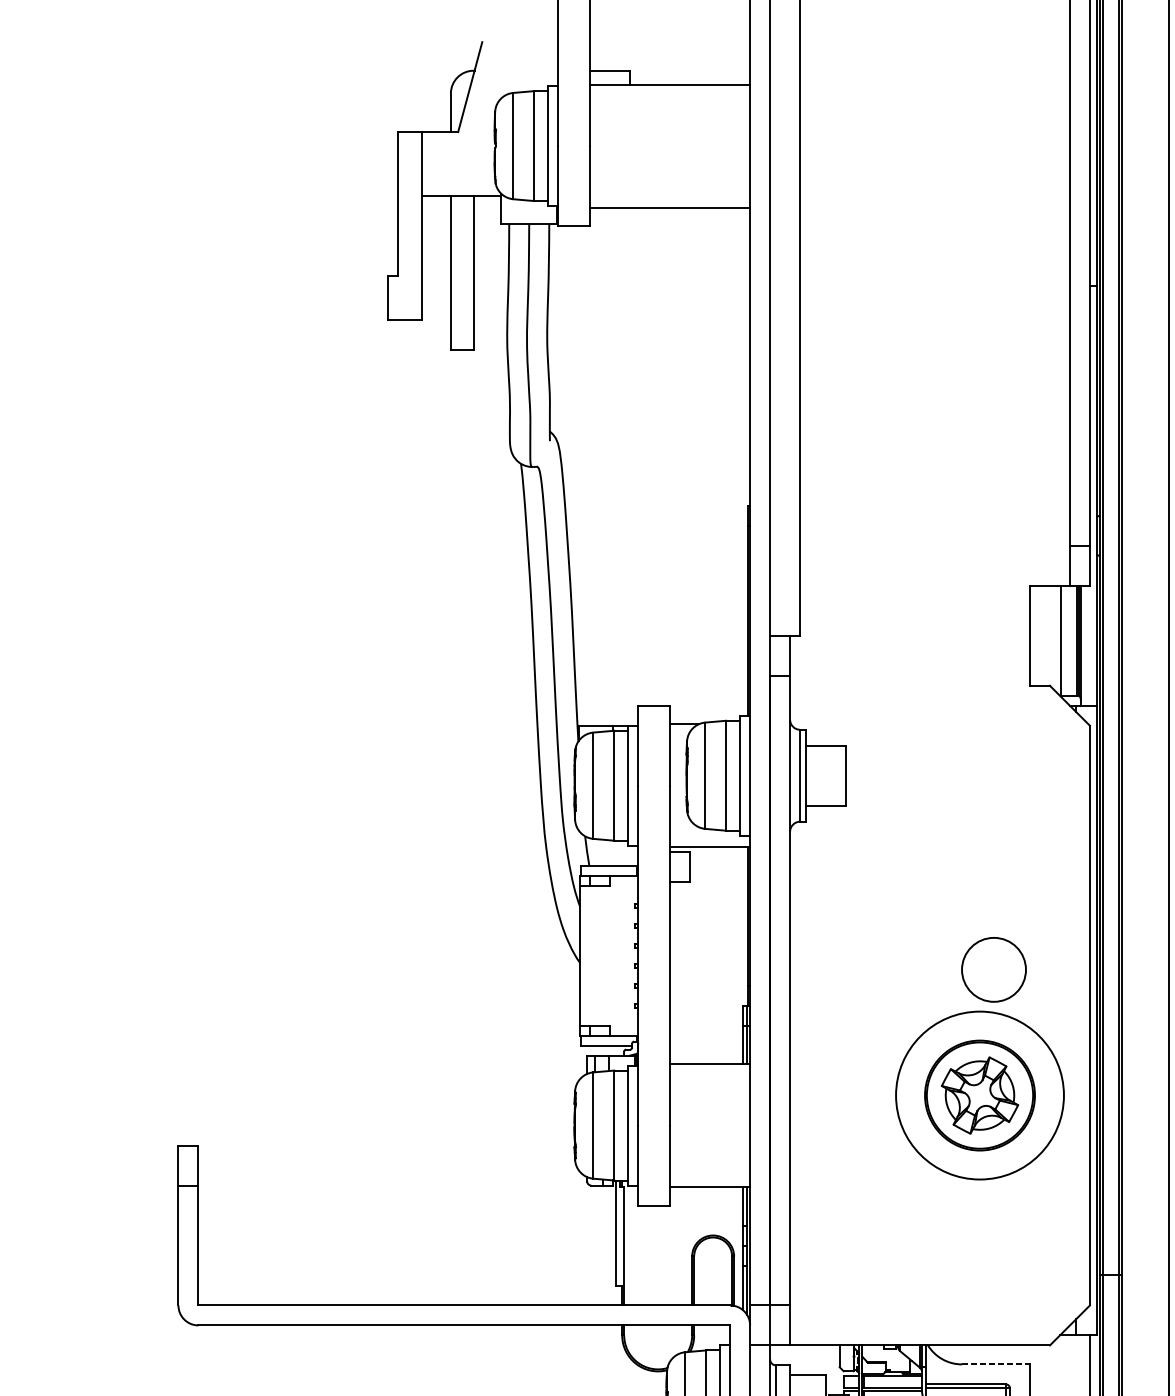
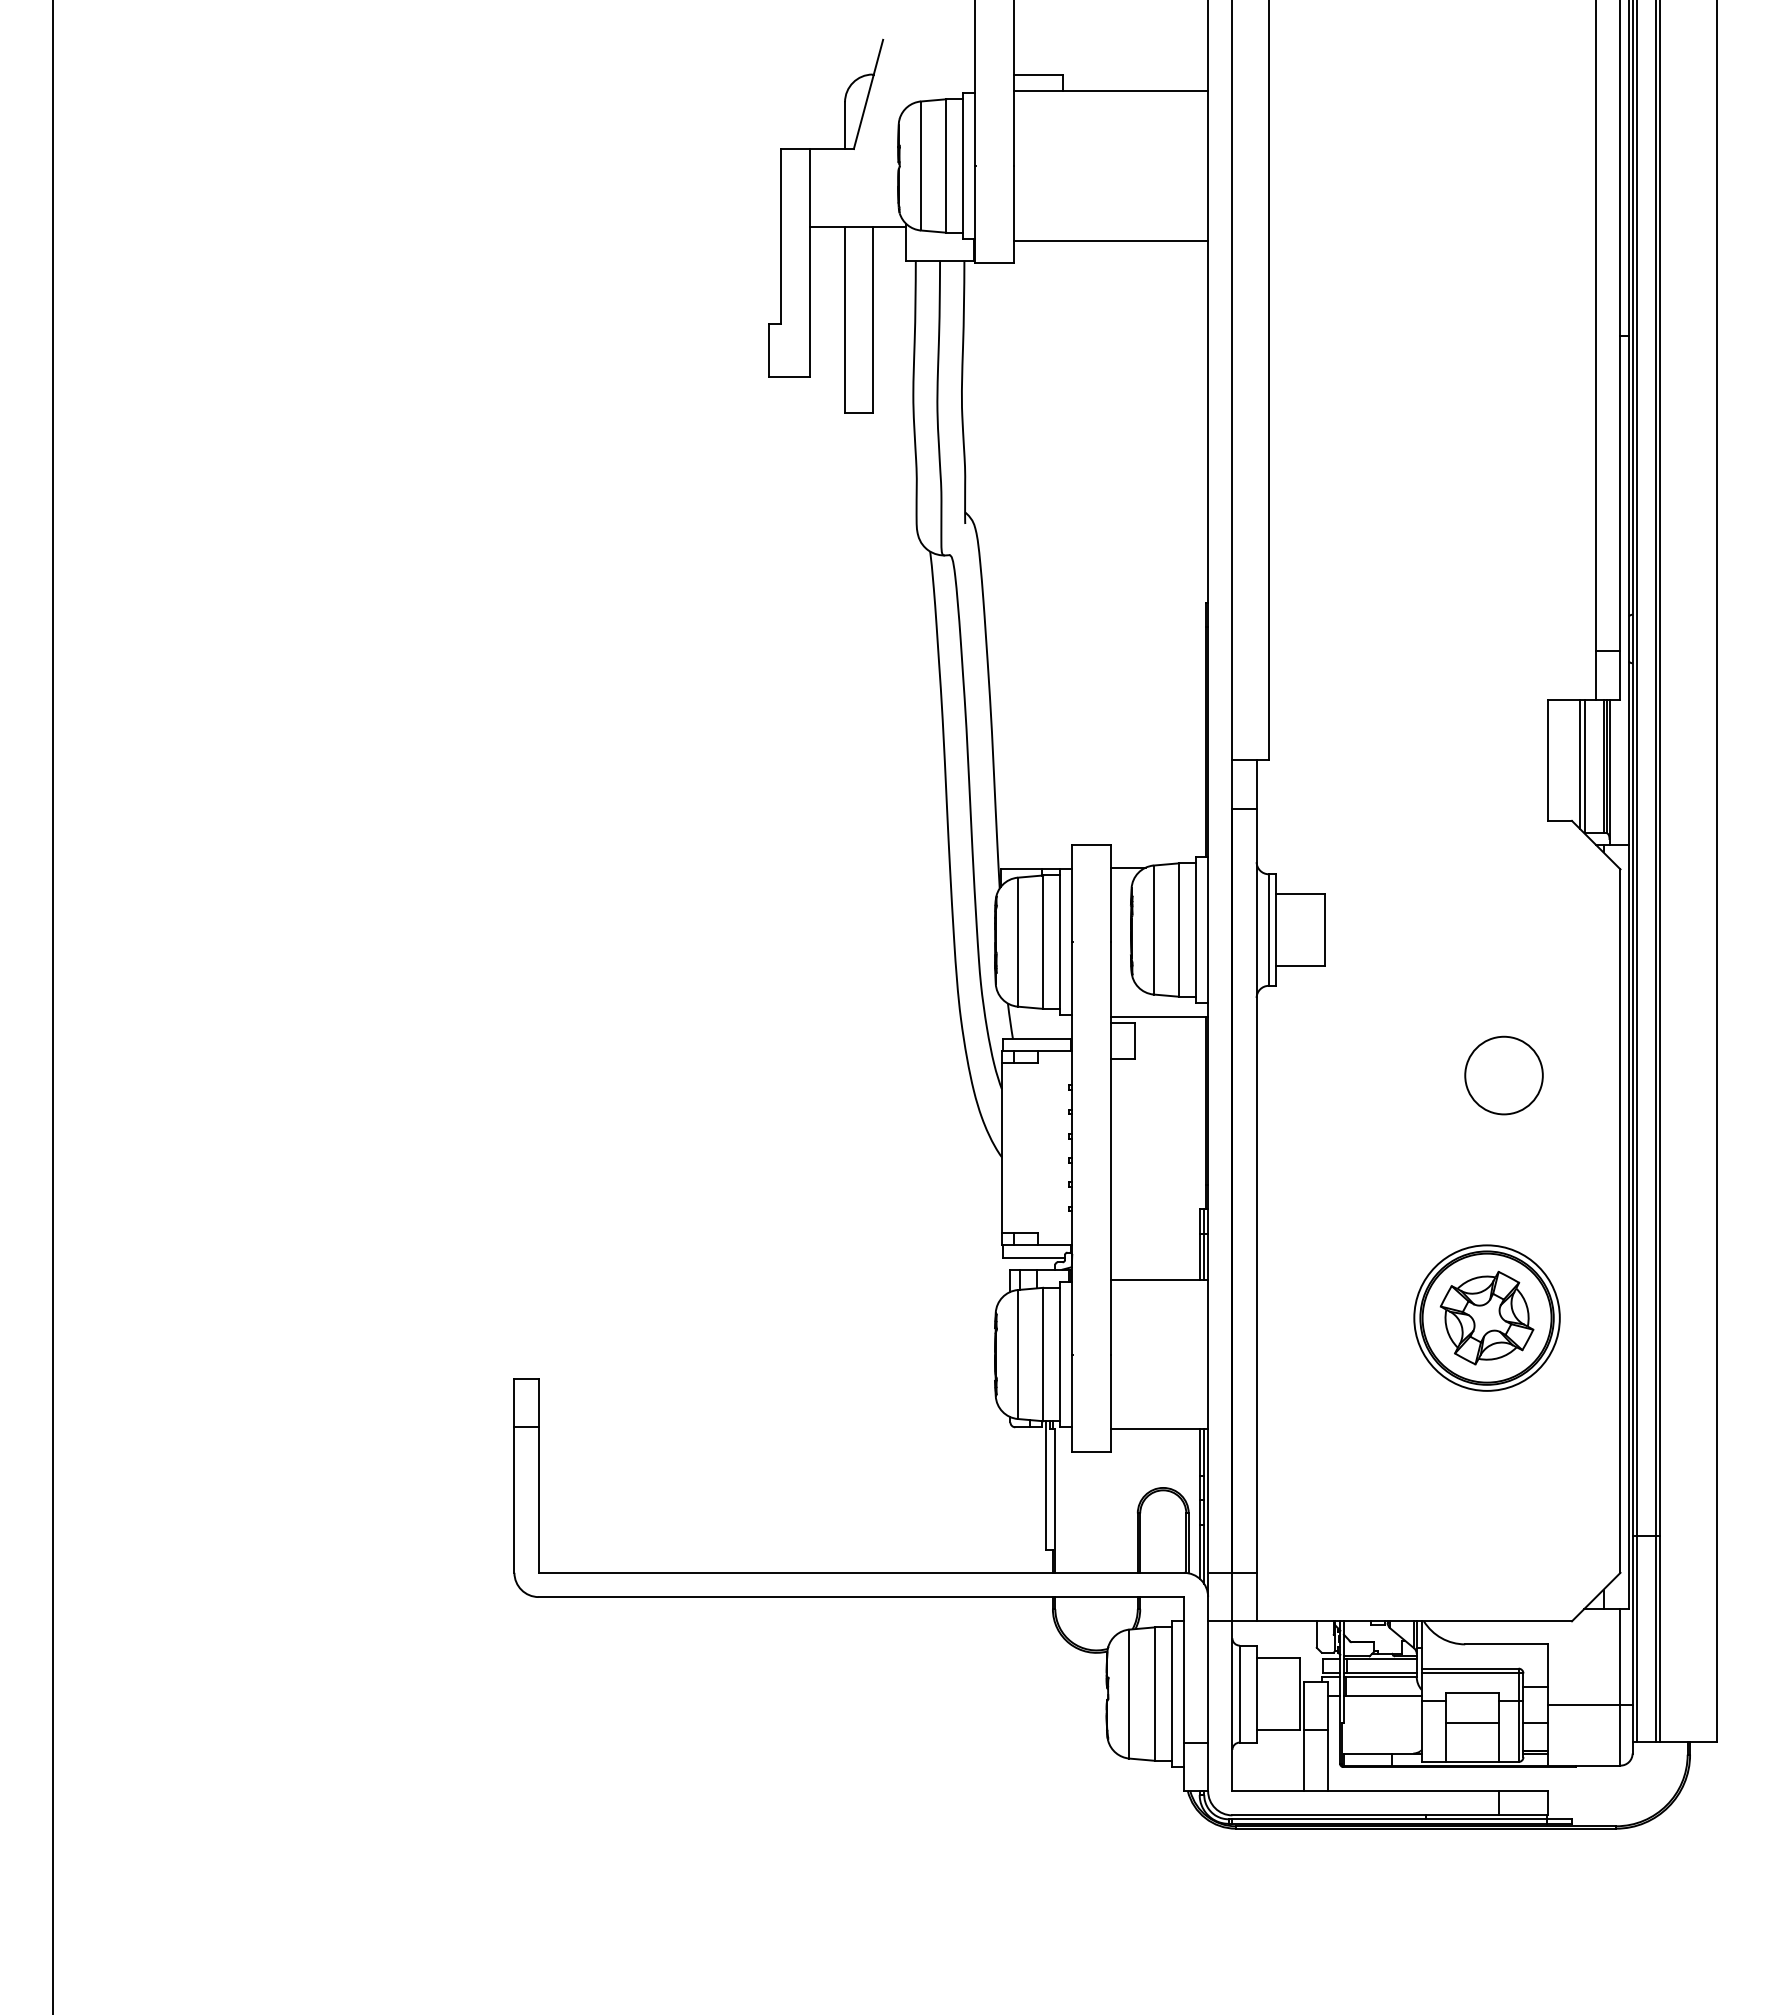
line: (1056, 639) -> (1580, 764), added
circle: (993, 969) -> (1503, 1075), moved
circle: (979, 1095) -> (1486, 1317), size x0.71
line: (996, 1364) -> (1506, 1644), dashed -> solid

